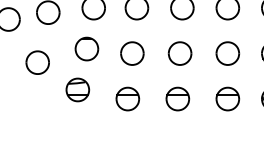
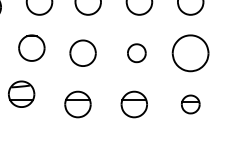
part: (179, 53) -> (136, 53), size x0.7
part: (227, 53) -> (190, 53), size x1.4
part: (227, 98) -> (190, 103), size x0.7

